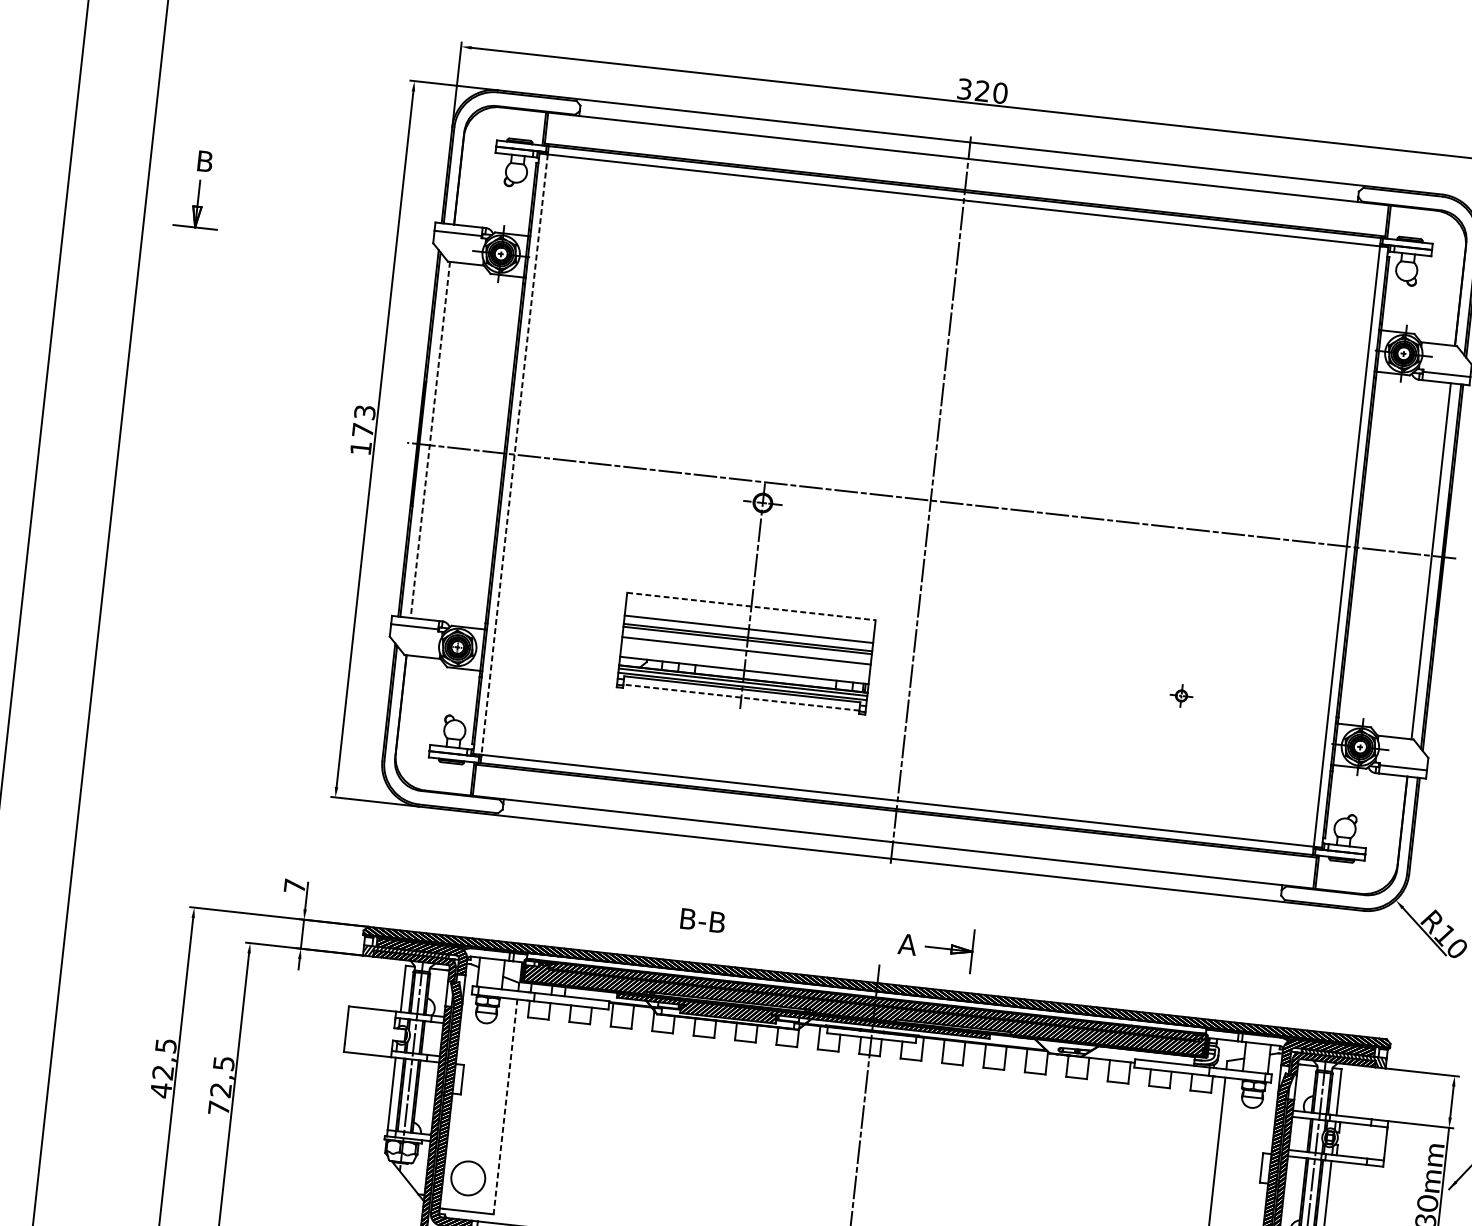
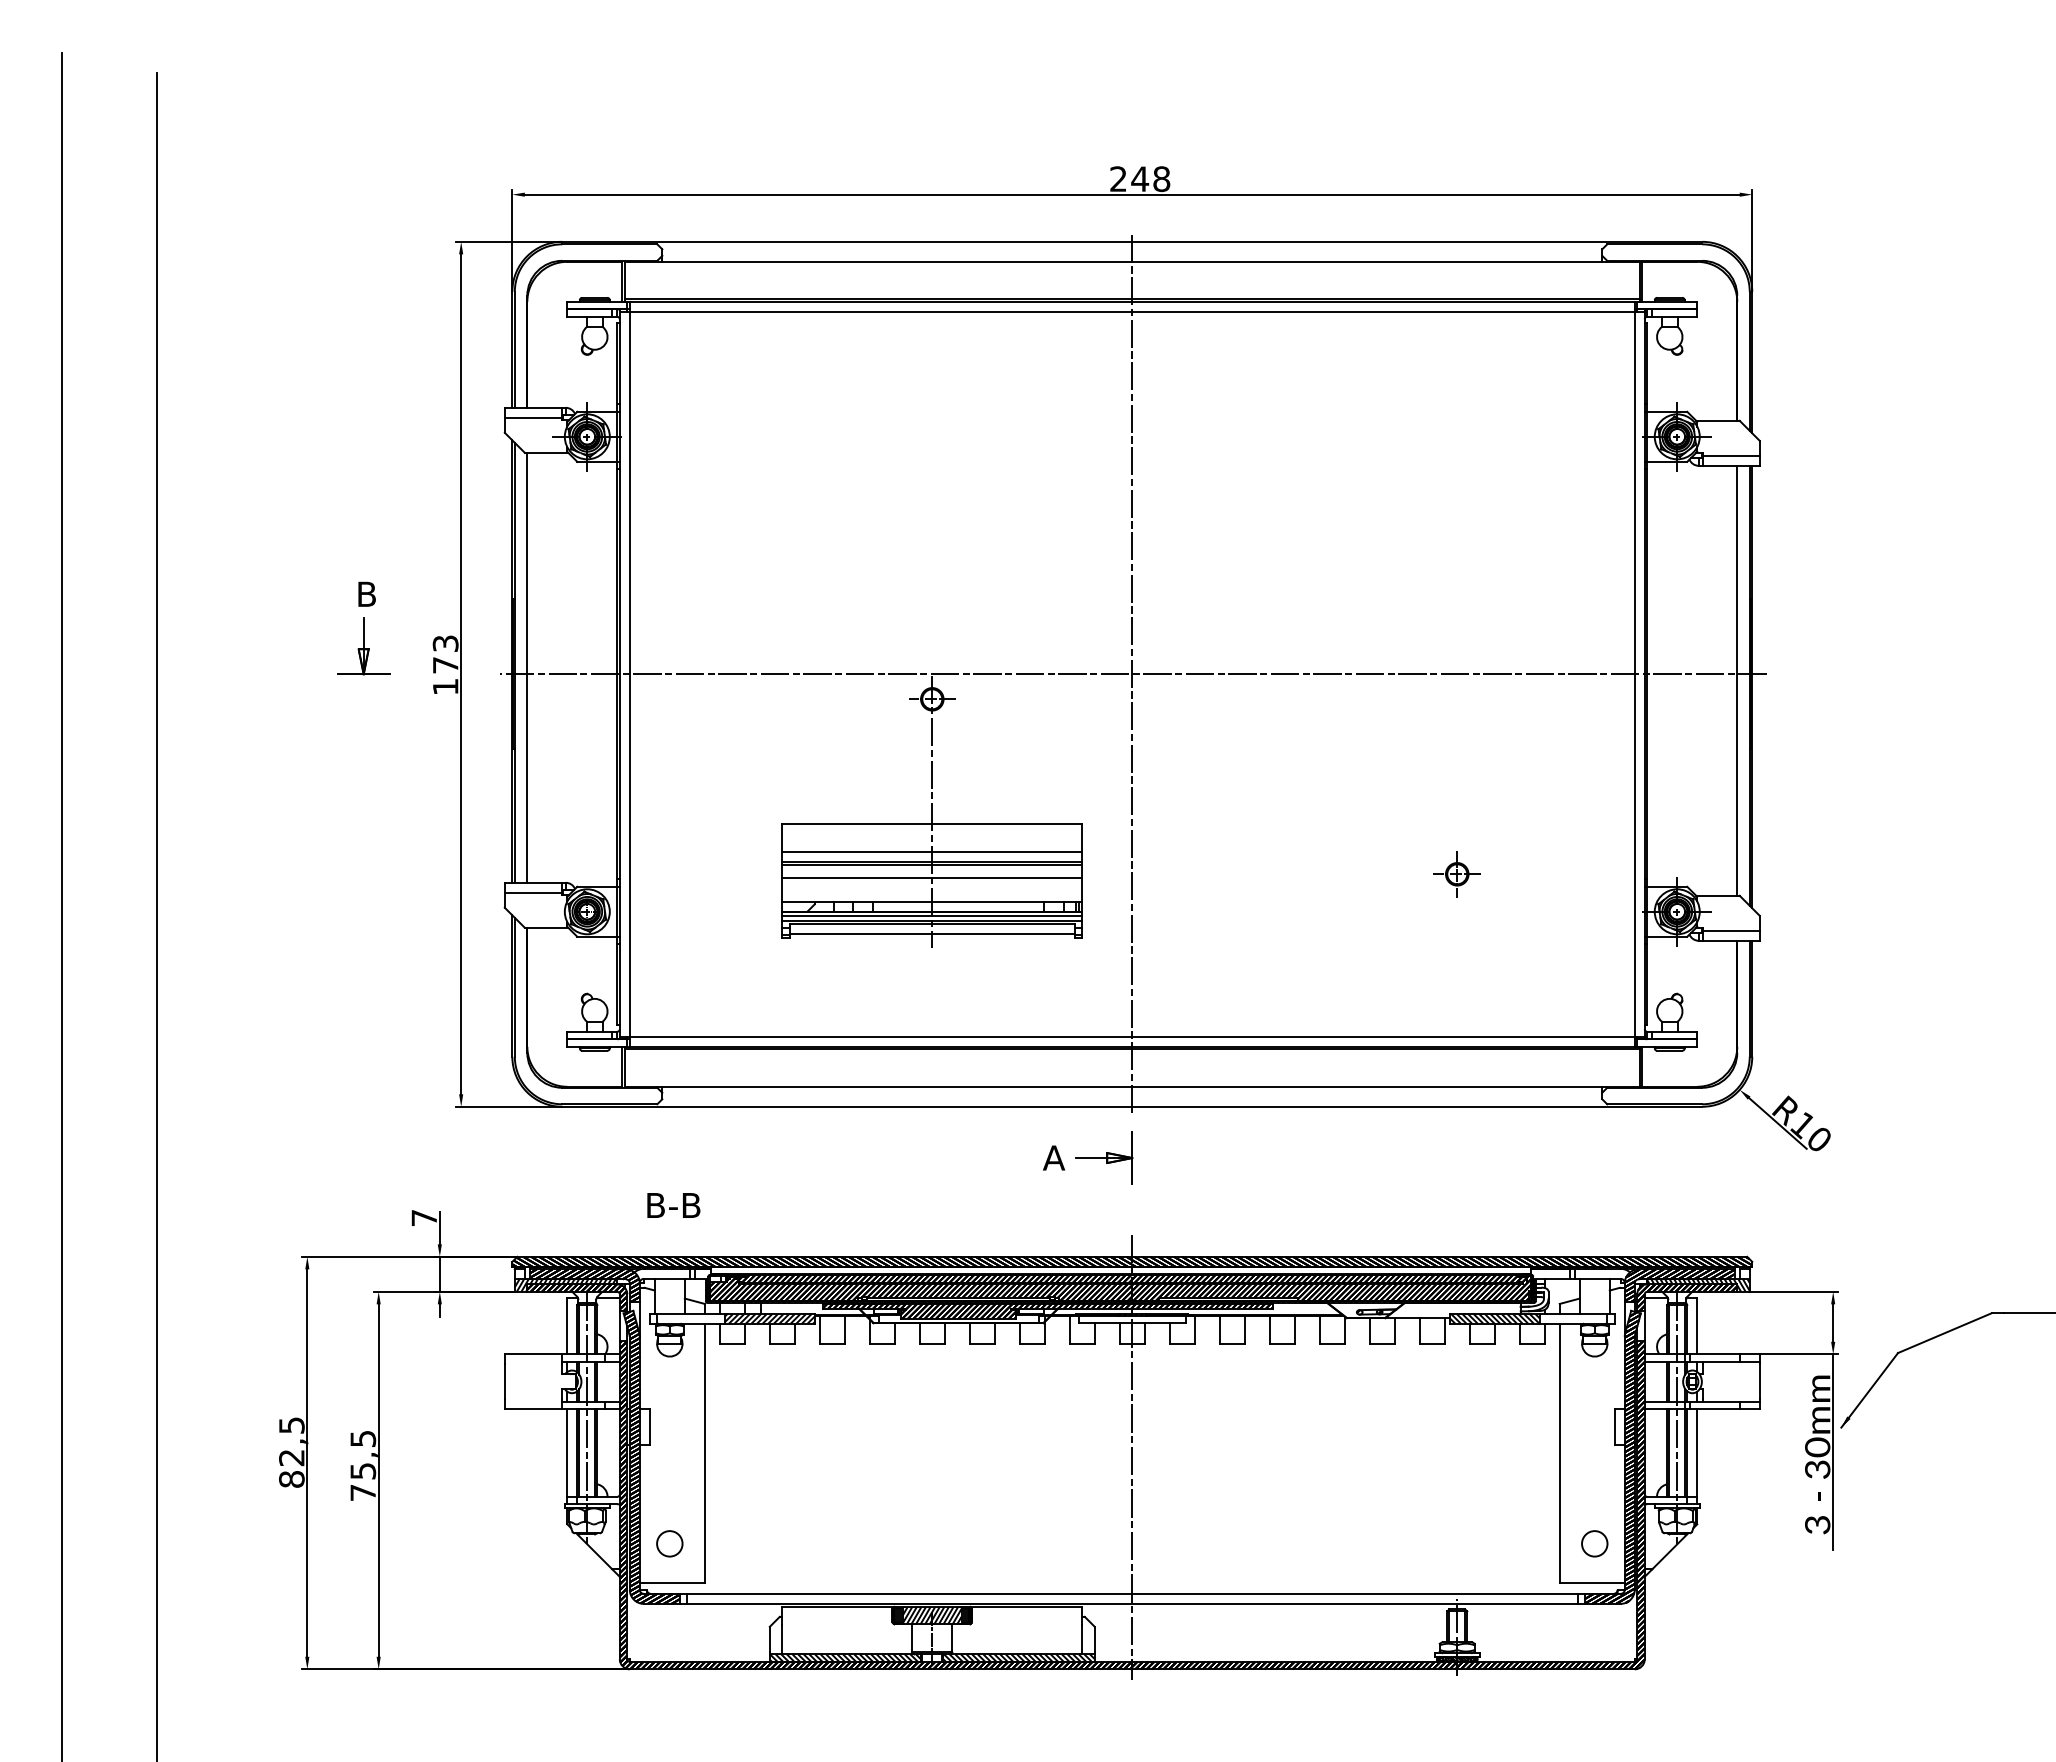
text: (982, 91) -> (1140, 179), 320 -> 248
part: (199, 189) -> (363, 628), moved
line: (430, 439) -> (527, 667), dashed -> solid
line: (514, 454) -> (629, 674), dashed -> solid
line: (751, 606) -> (932, 824), dashed -> solid
part: (1180, 696) -> (1456, 874), size x1.67
line: (740, 697) -> (931, 934), dashed -> solid
text: (702, 920) -> (673, 1205), moved
part: (936, 947) -> (1088, 1157), moved
hatch: (571, 1000) -> (769, 1318), added
hatch: (1171, 1067) -> (1494, 1318), added
text: (160, 1090) -> (291, 1479), 42,5 -> 82,5
text: (221, 1090) -> (363, 1471), 72,5 -> 75,5
line: (505, 1106) -> (704, 1453), dashed -> solid
circle: (468, 1178) -> (669, 1543), size x0.62

